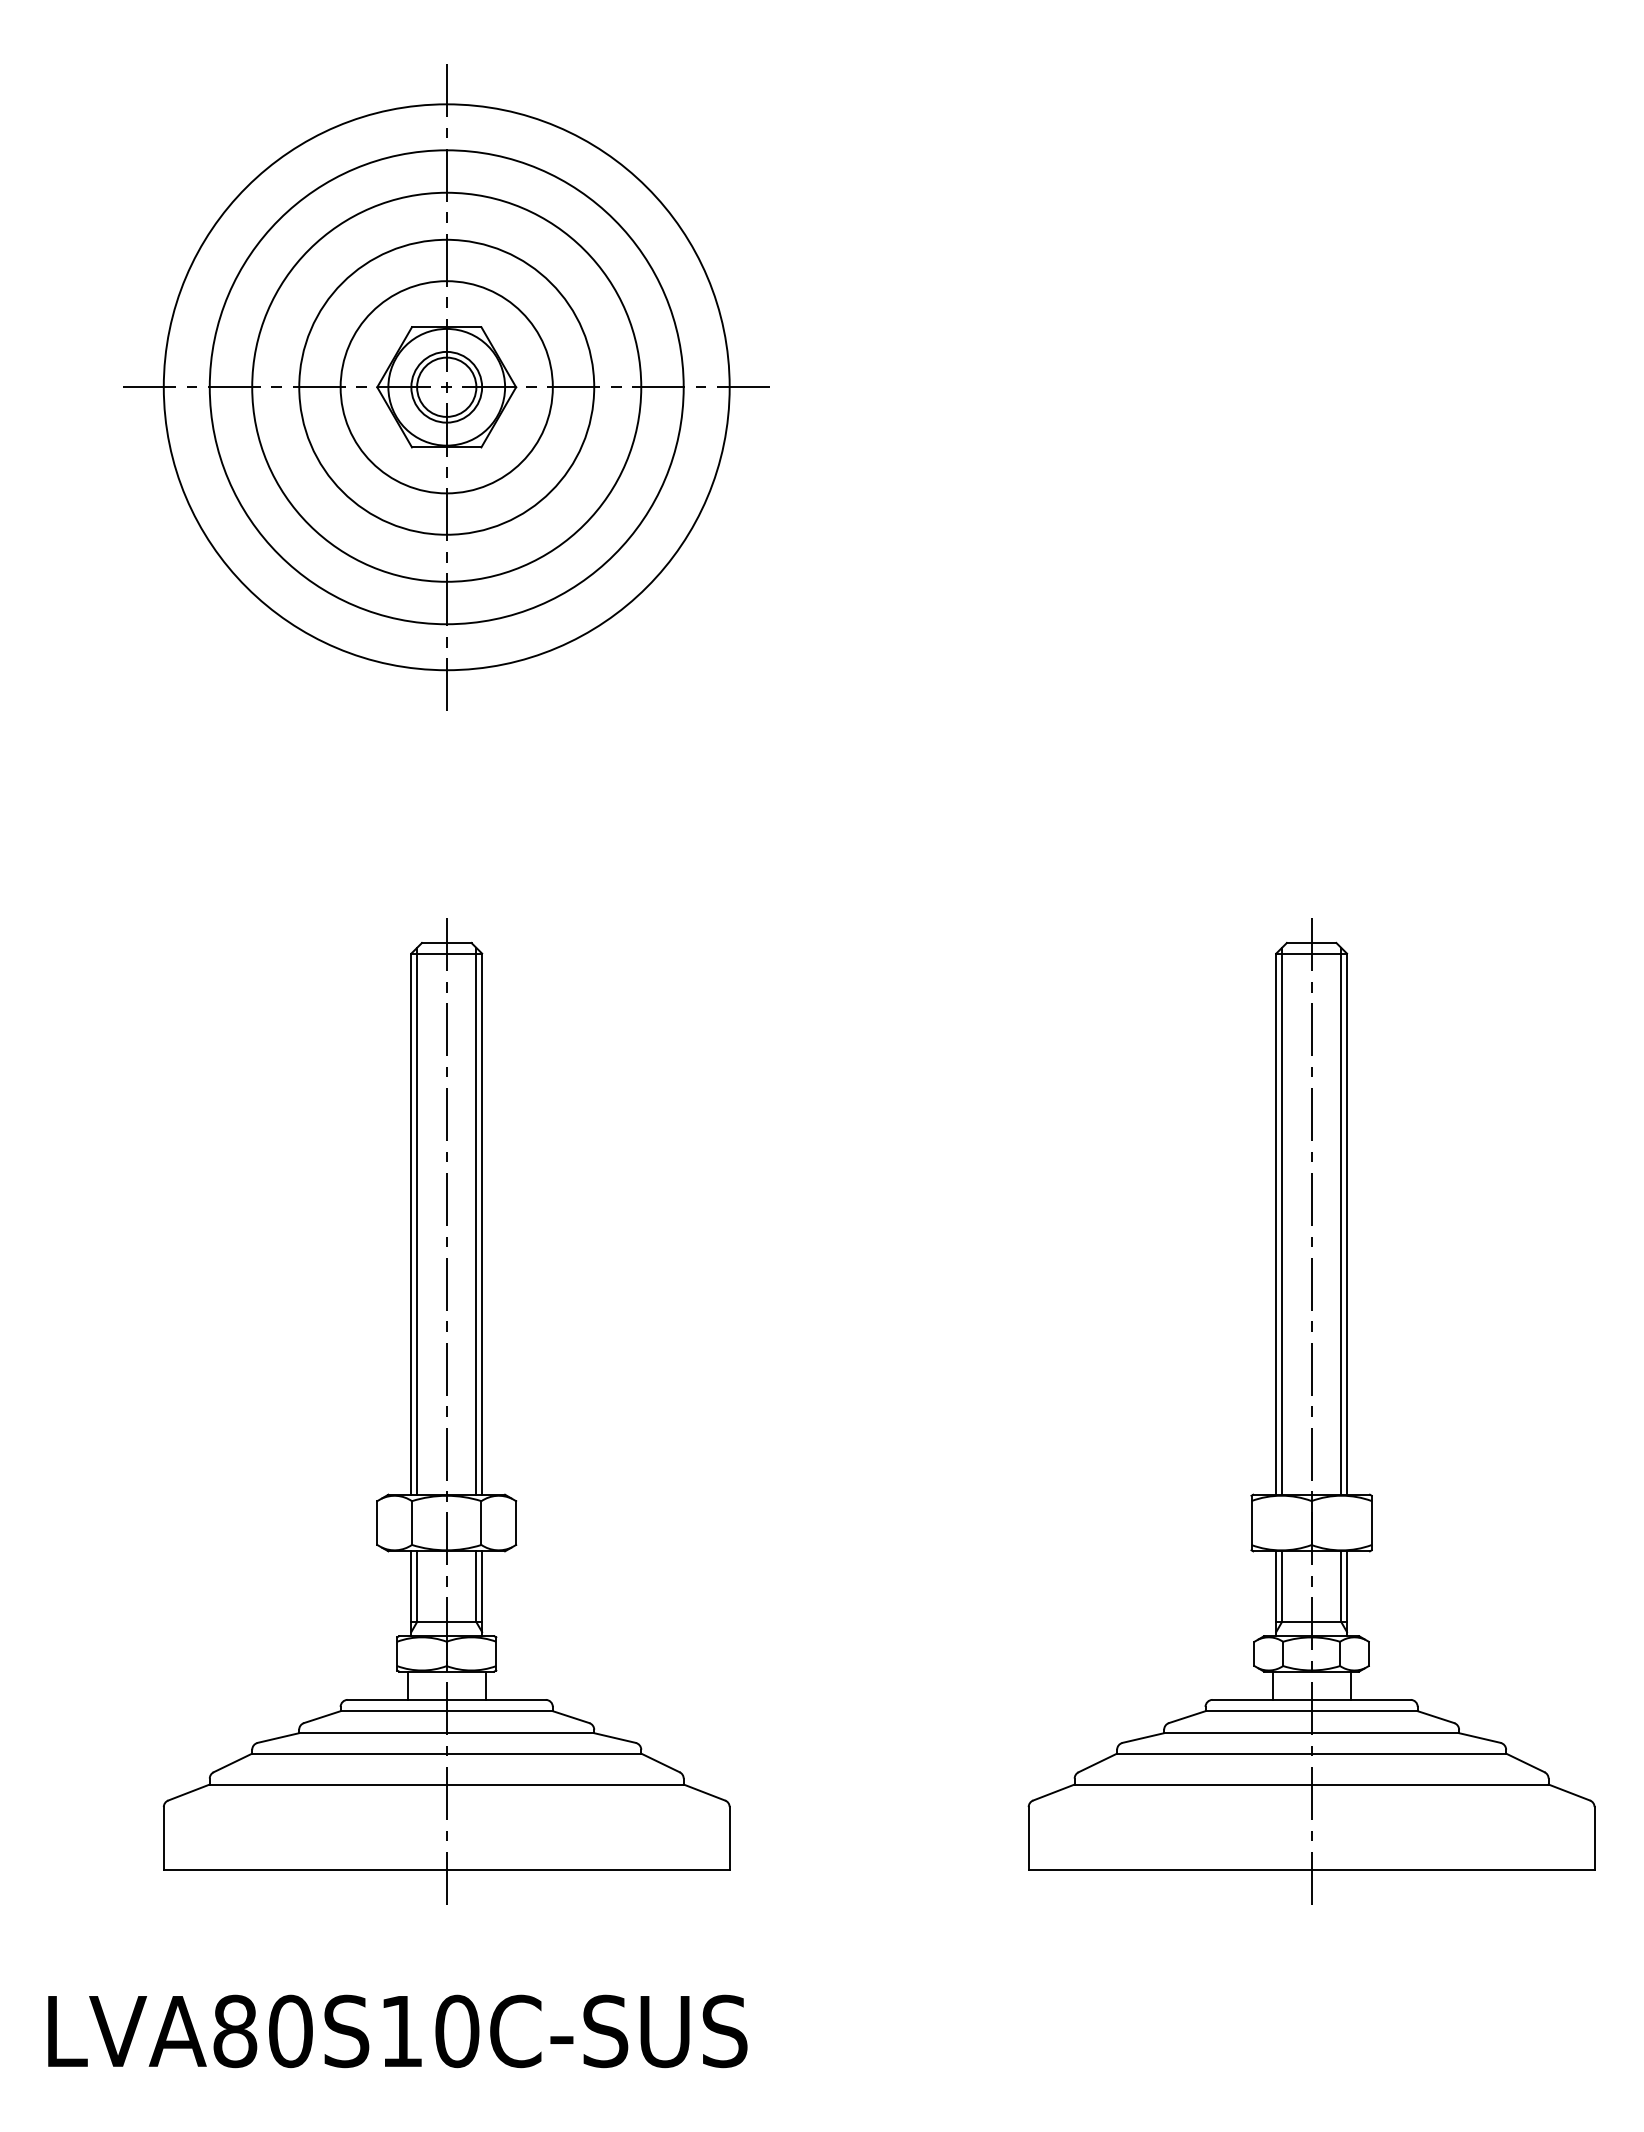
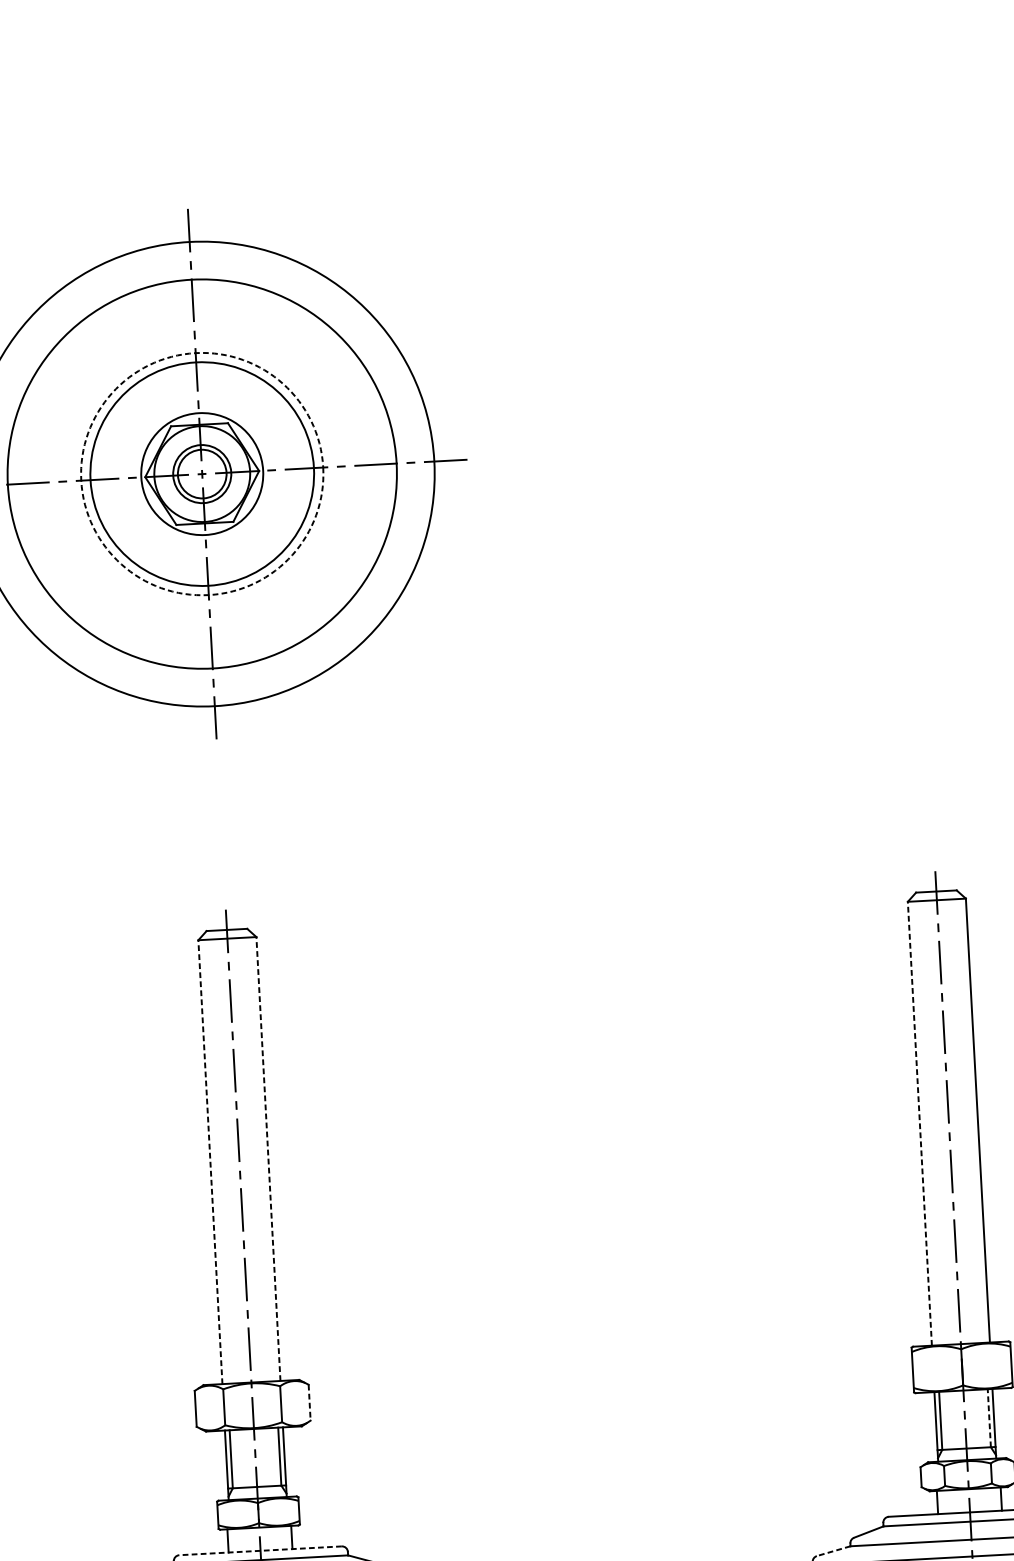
circle: (446, 386) -> (202, 473), size x0.7
circle: (446, 386) -> (202, 473), solid -> dashed
circle: (446, 387) -> (202, 474), size x0.7
line: (417, 1220) -> (215, 1158), removed
line: (476, 1220) -> (263, 1156), removed
line: (1282, 1220) -> (924, 1120), removed
line: (1341, 1220) -> (973, 1117), removed
line: (411, 1224) -> (210, 1162), solid -> dashed
line: (482, 1224) -> (268, 1159), solid -> dashed
line: (1276, 1224) -> (920, 1124), solid -> dashed
line: (516, 1523) -> (309, 1403), solid -> dashed
line: (1341, 1586) -> (989, 1418), solid -> dashed
line: (446, 1699) -> (260, 1550), solid -> dashed
line: (1142, 1738) -> (833, 1551), solid -> dashed

